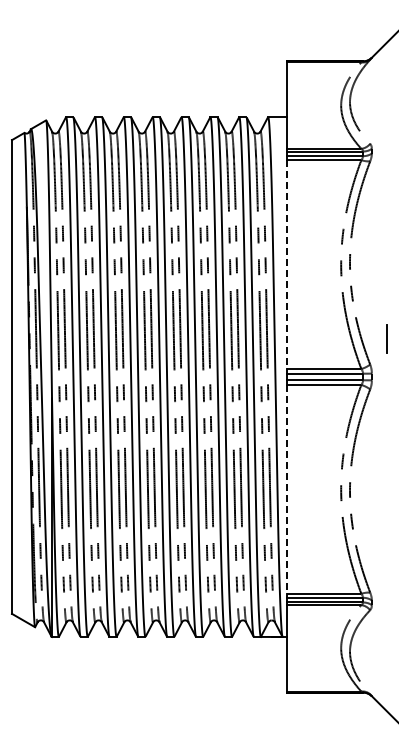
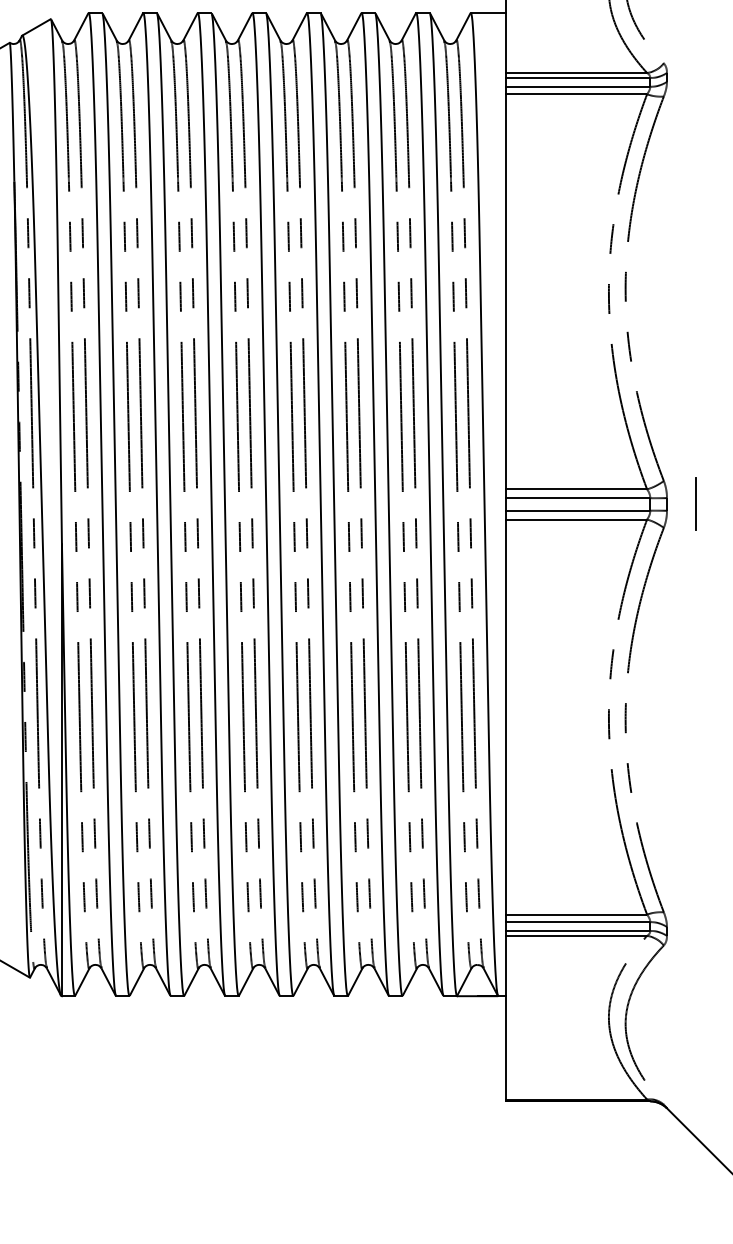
line: (286, 265) -> (505, 293), dashed -> solid
line: (386, 338) -> (694, 503), moved
line: (286, 489) -> (505, 717), dashed -> solid

